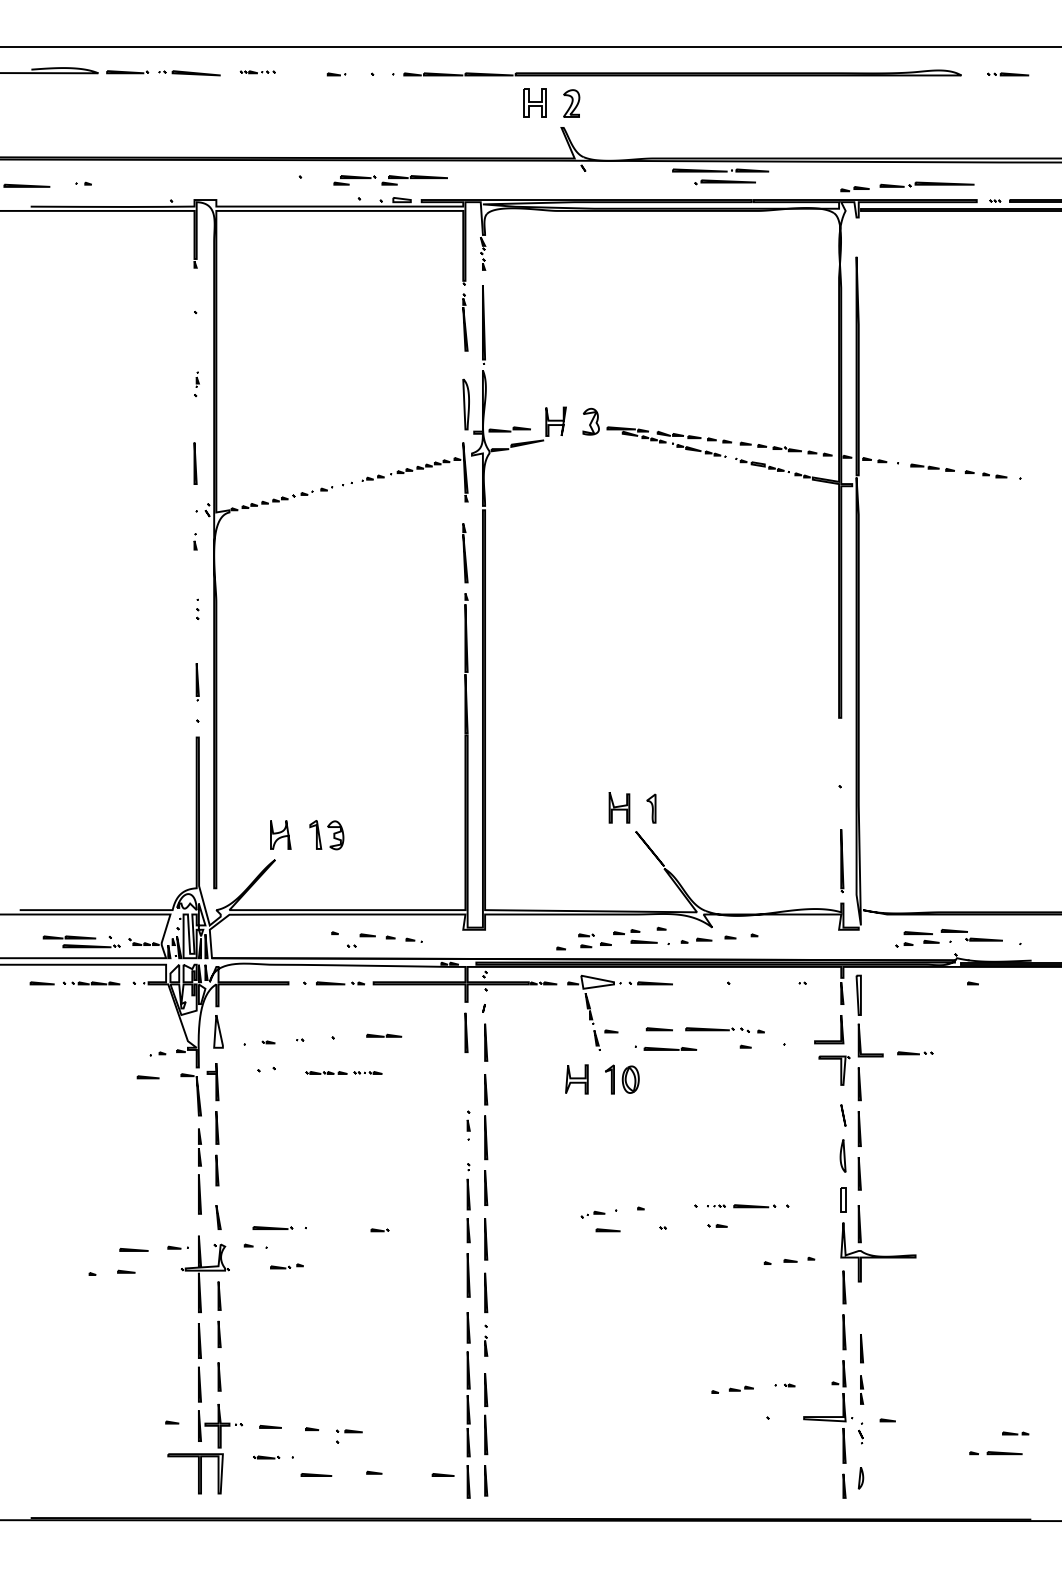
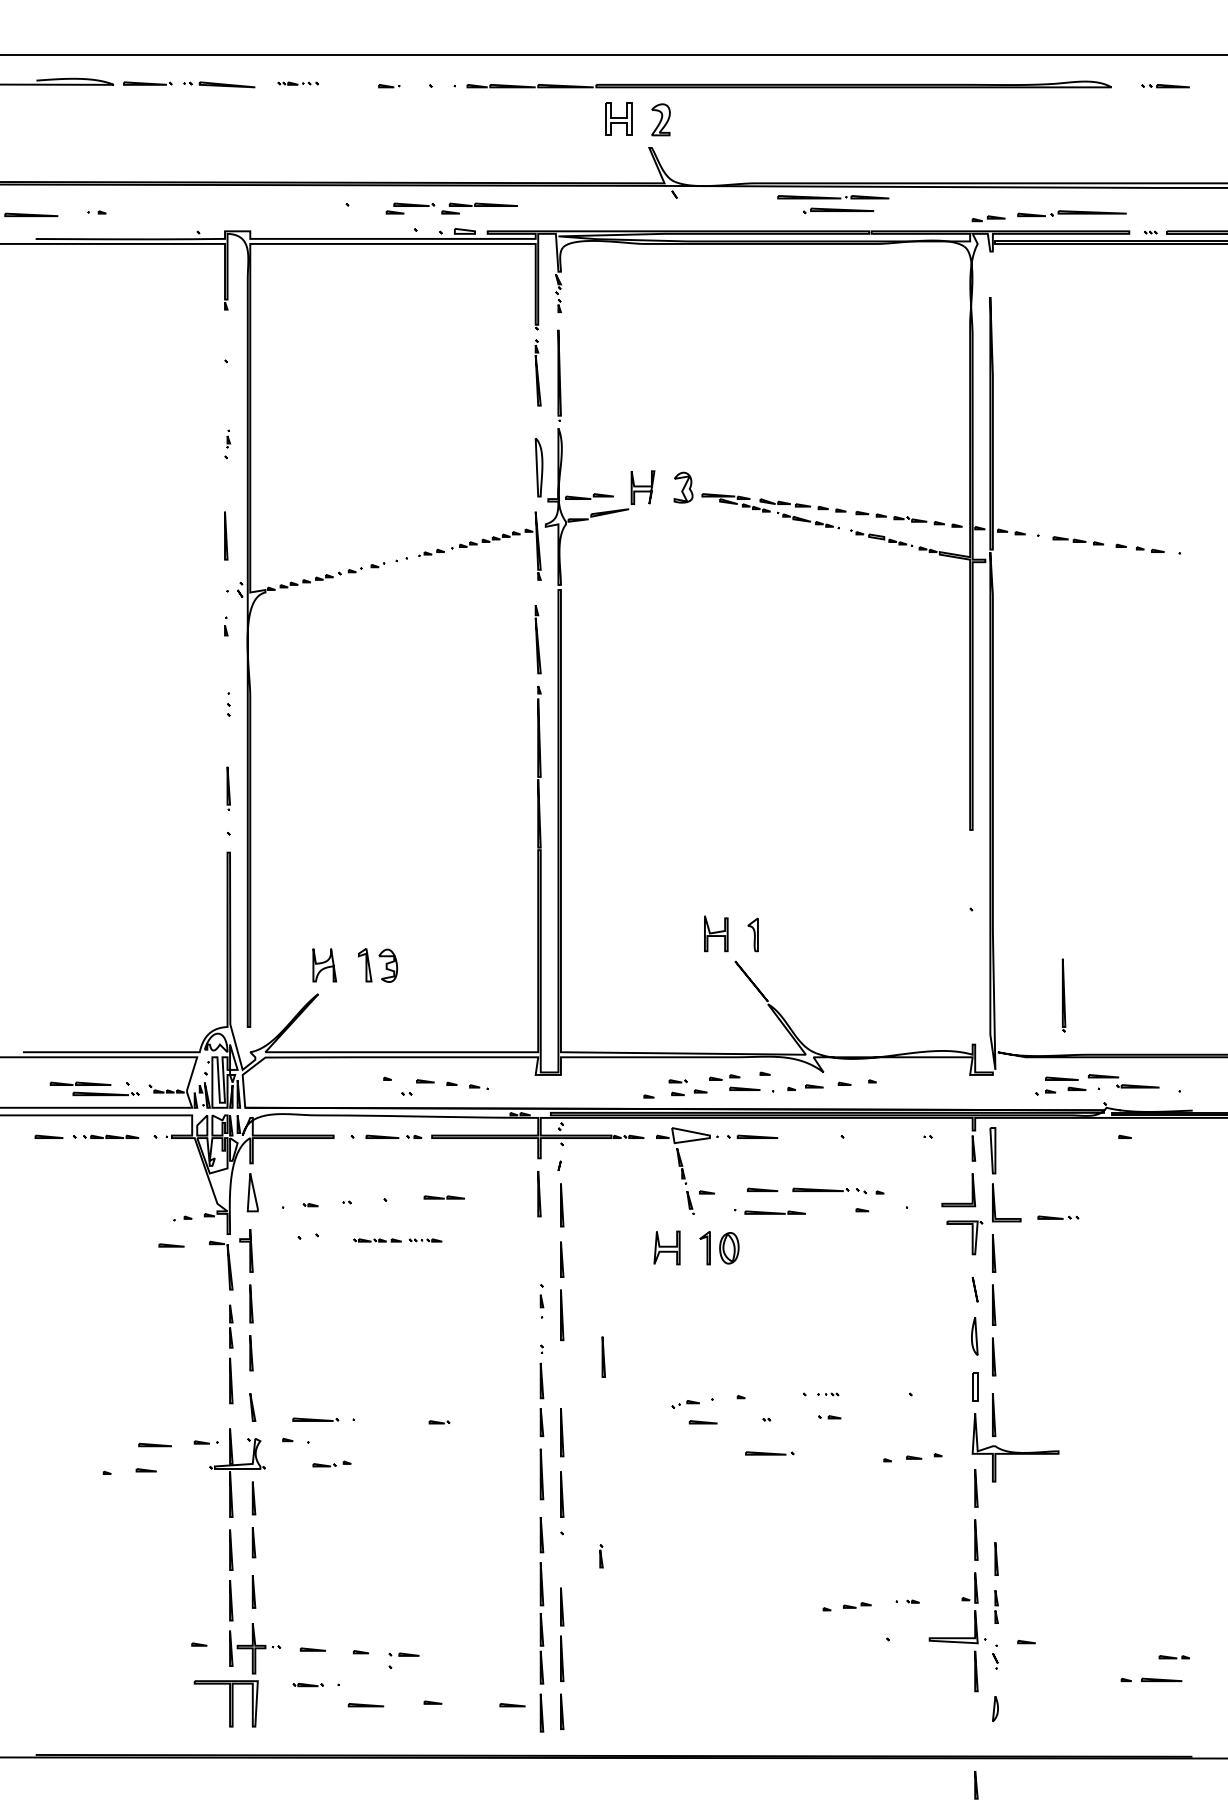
line: (842, 861) -> (1064, 996), moved
line: (486, 1187) -> (604, 1356), moved
line: (754, 1206) -> (769, 1453), moved
line: (486, 1345) -> (601, 1555), moved
line: (844, 1485) -> (976, 1784), moved

